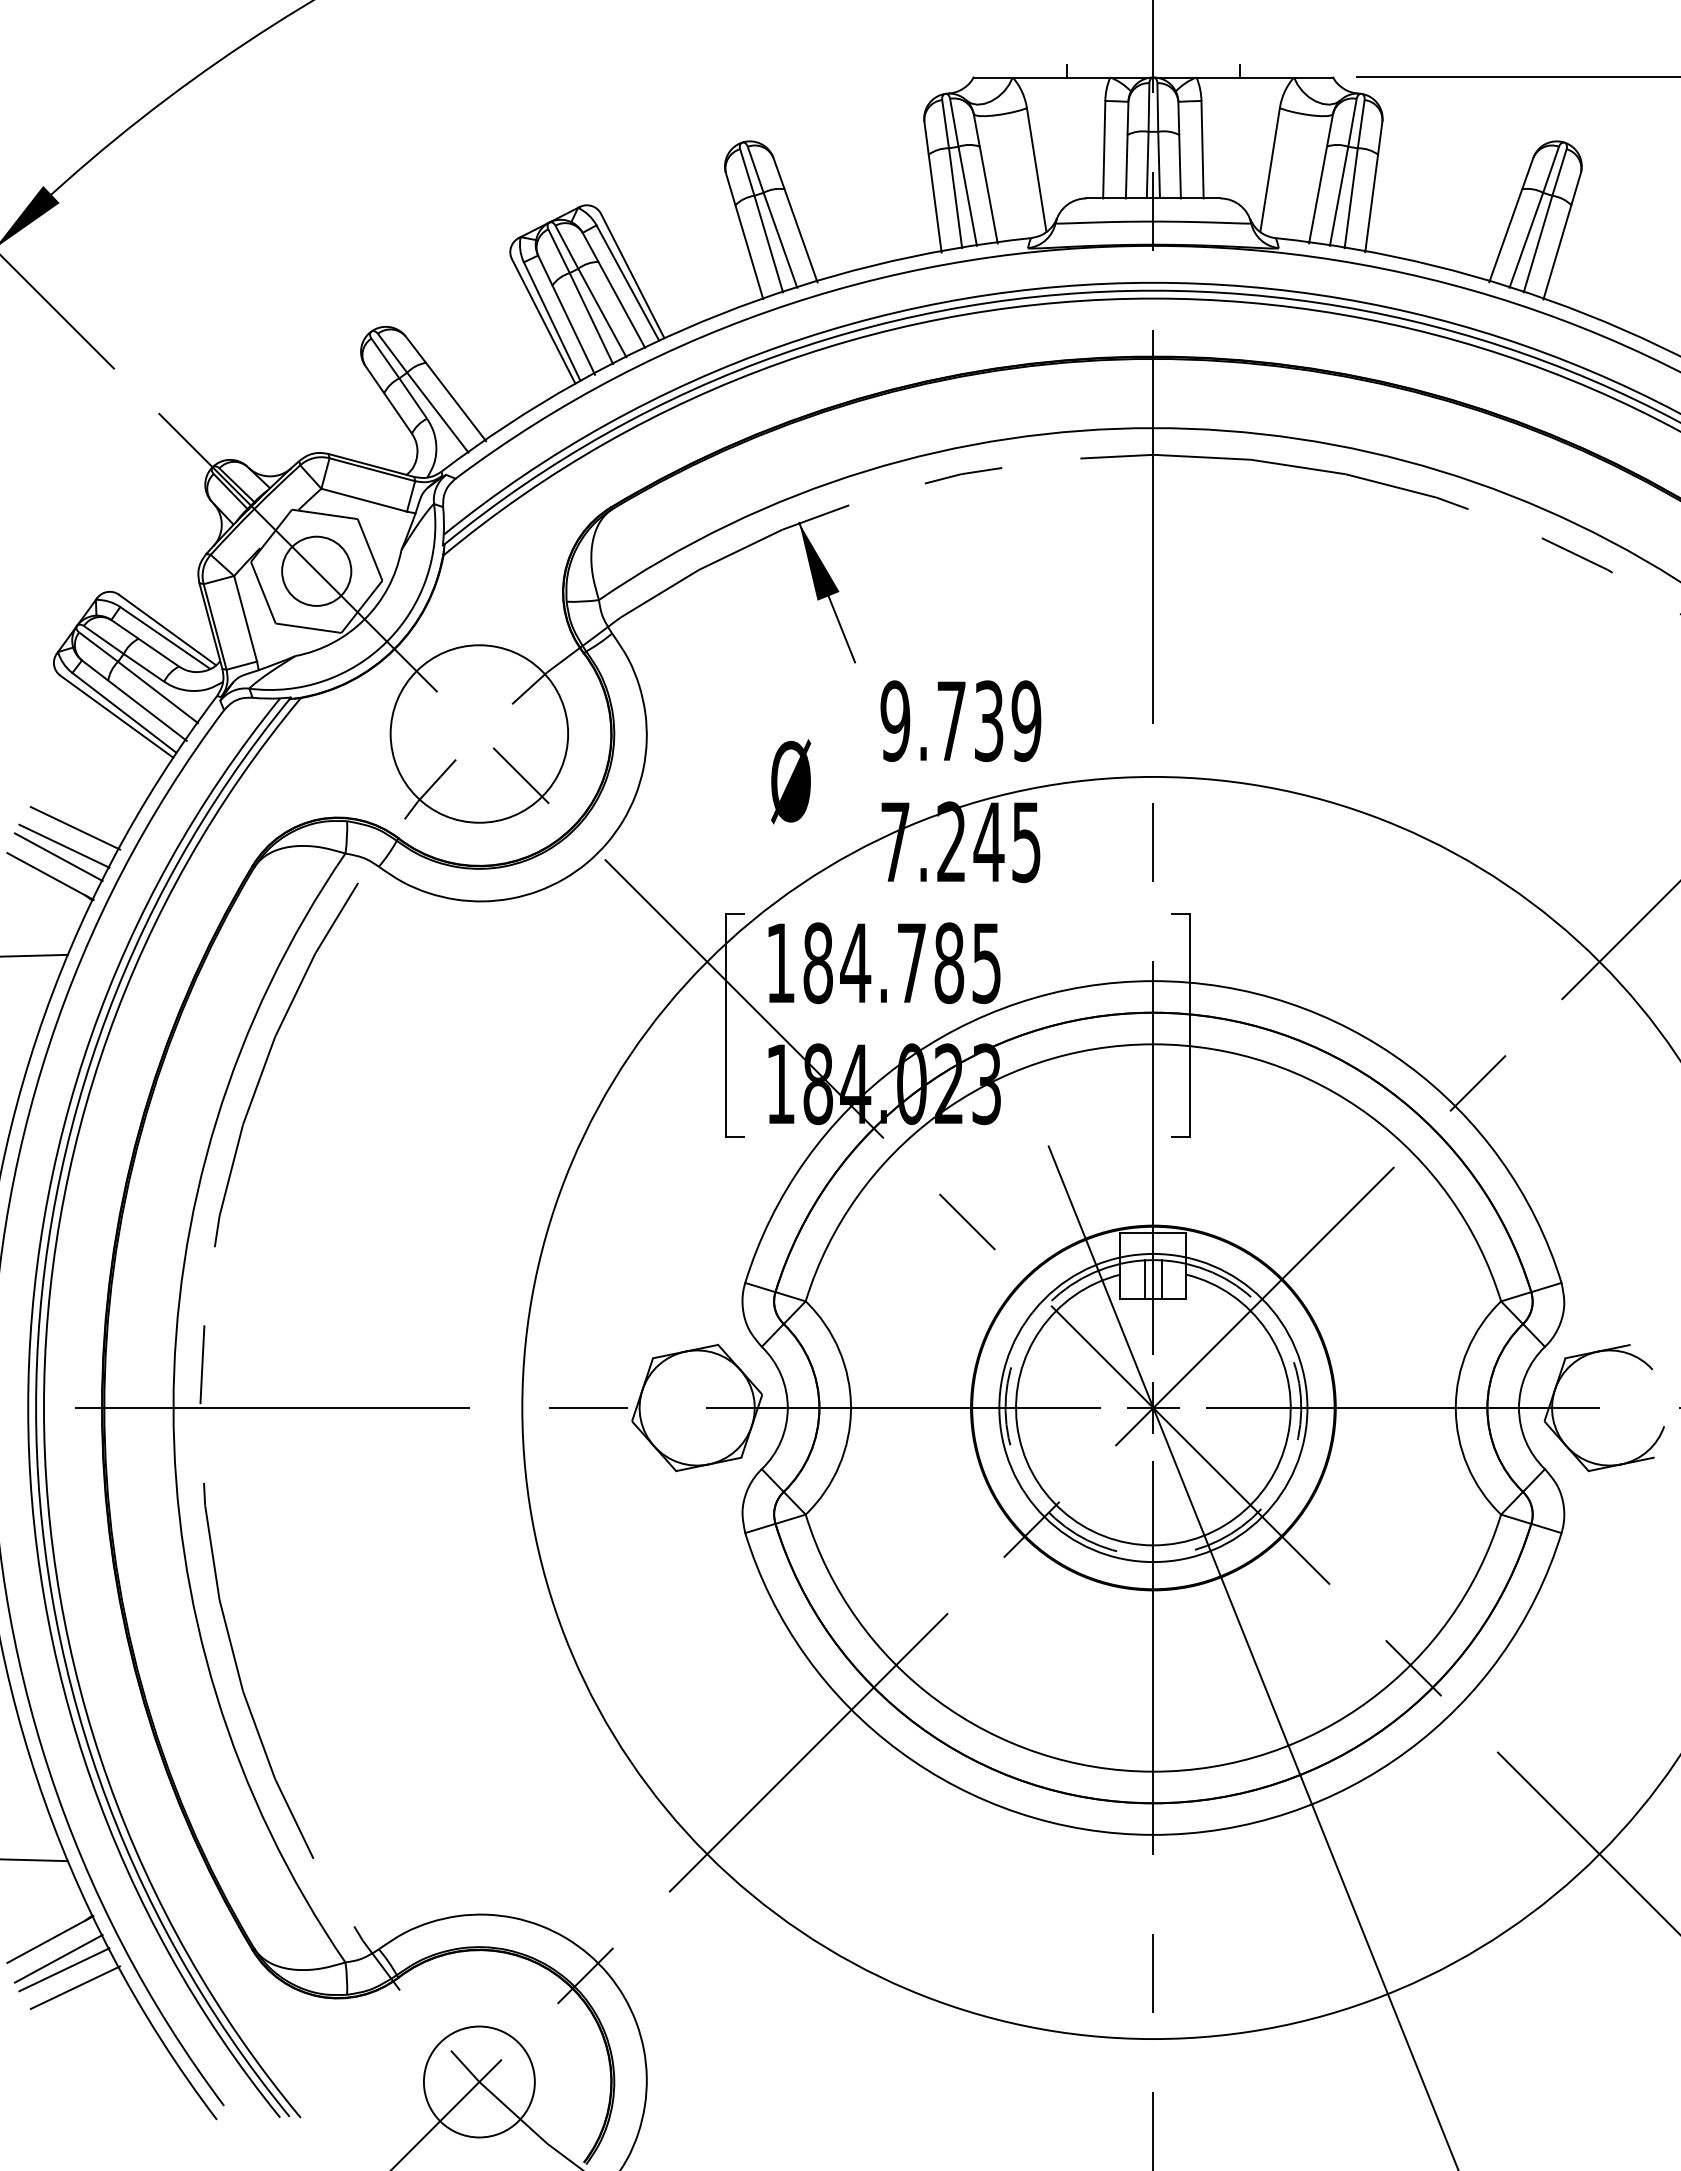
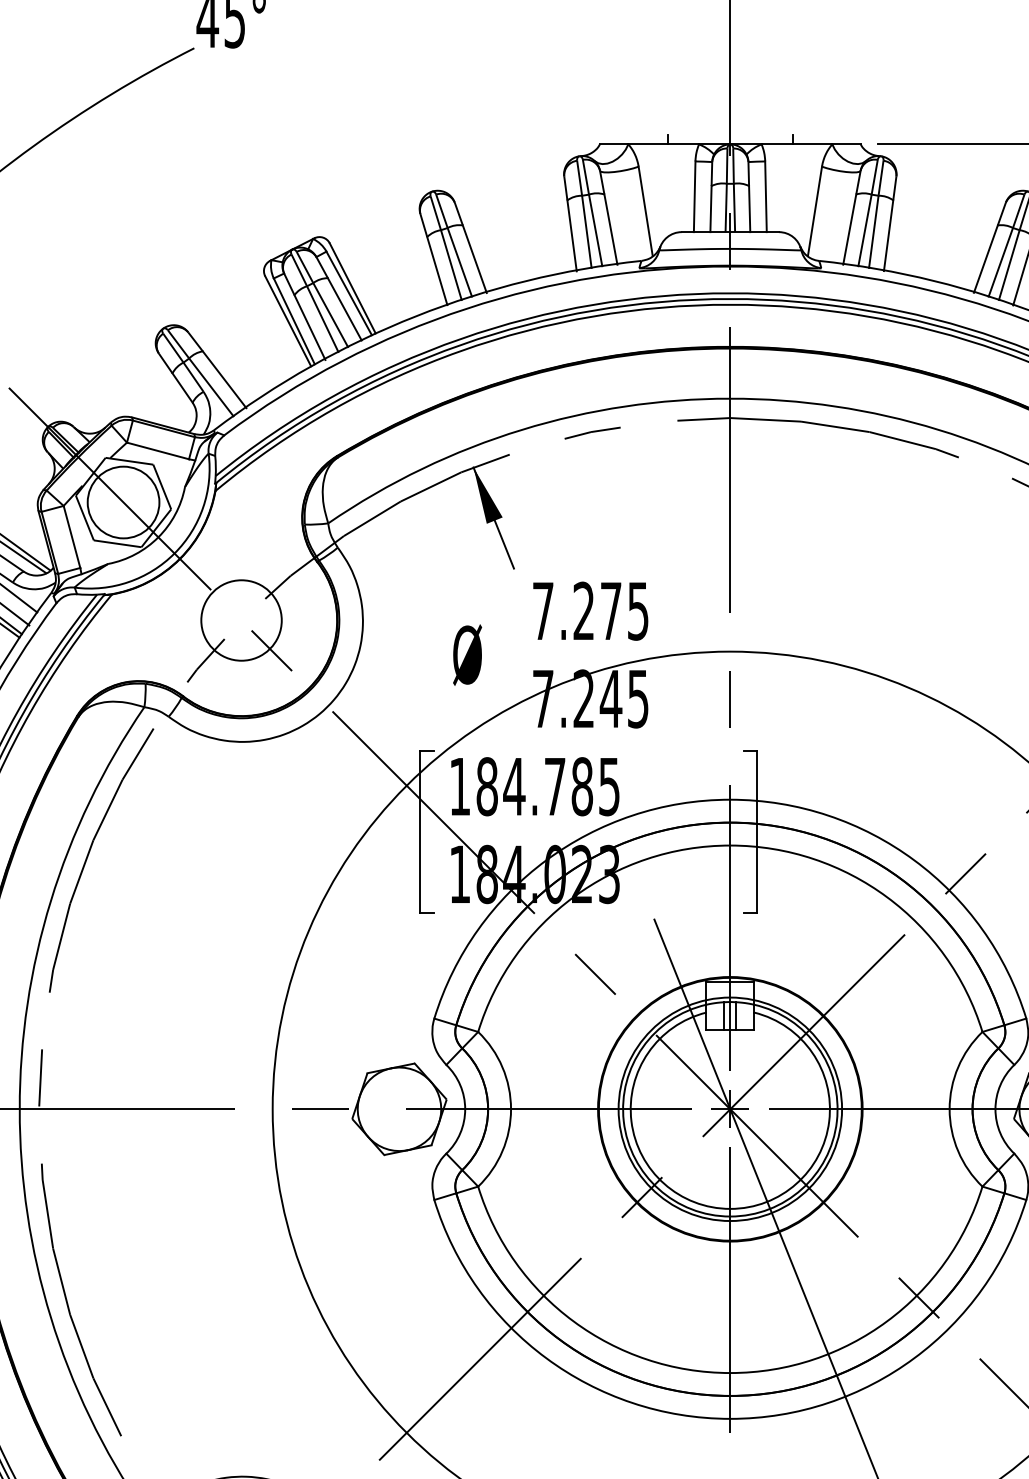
circle: (316, 570) -> (123, 501), size x1.43
text: (960, 721) -> (590, 611), 9.739 -> 7.275
circle: (478, 733) -> (240, 620), size x0.62
arc: (1153, 1555) -> (730, 1216), dashed -> solid

